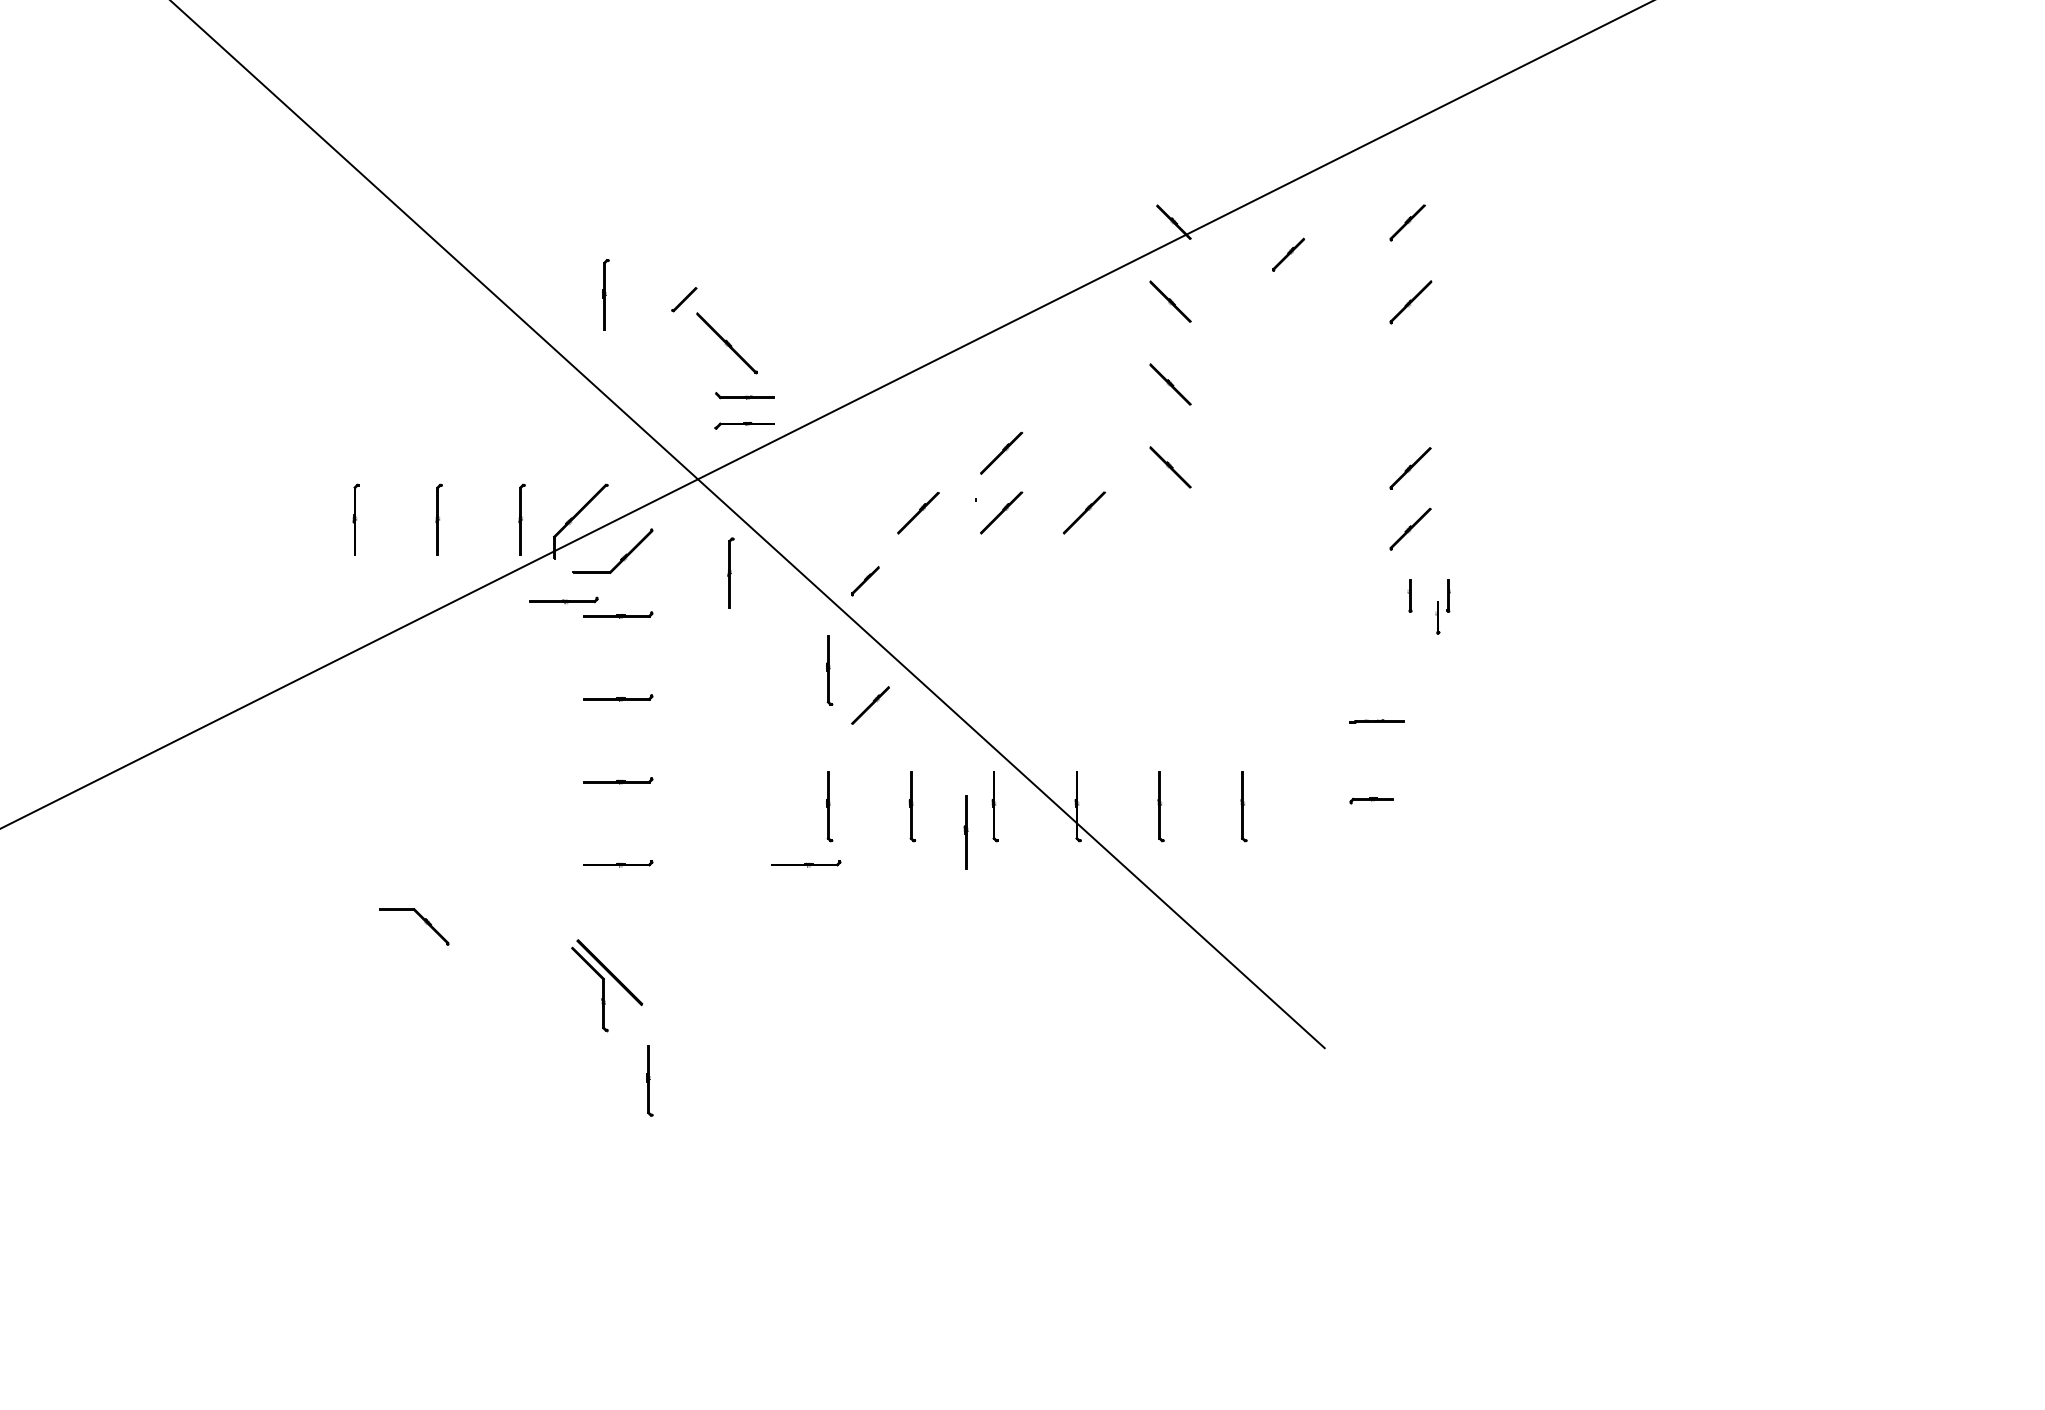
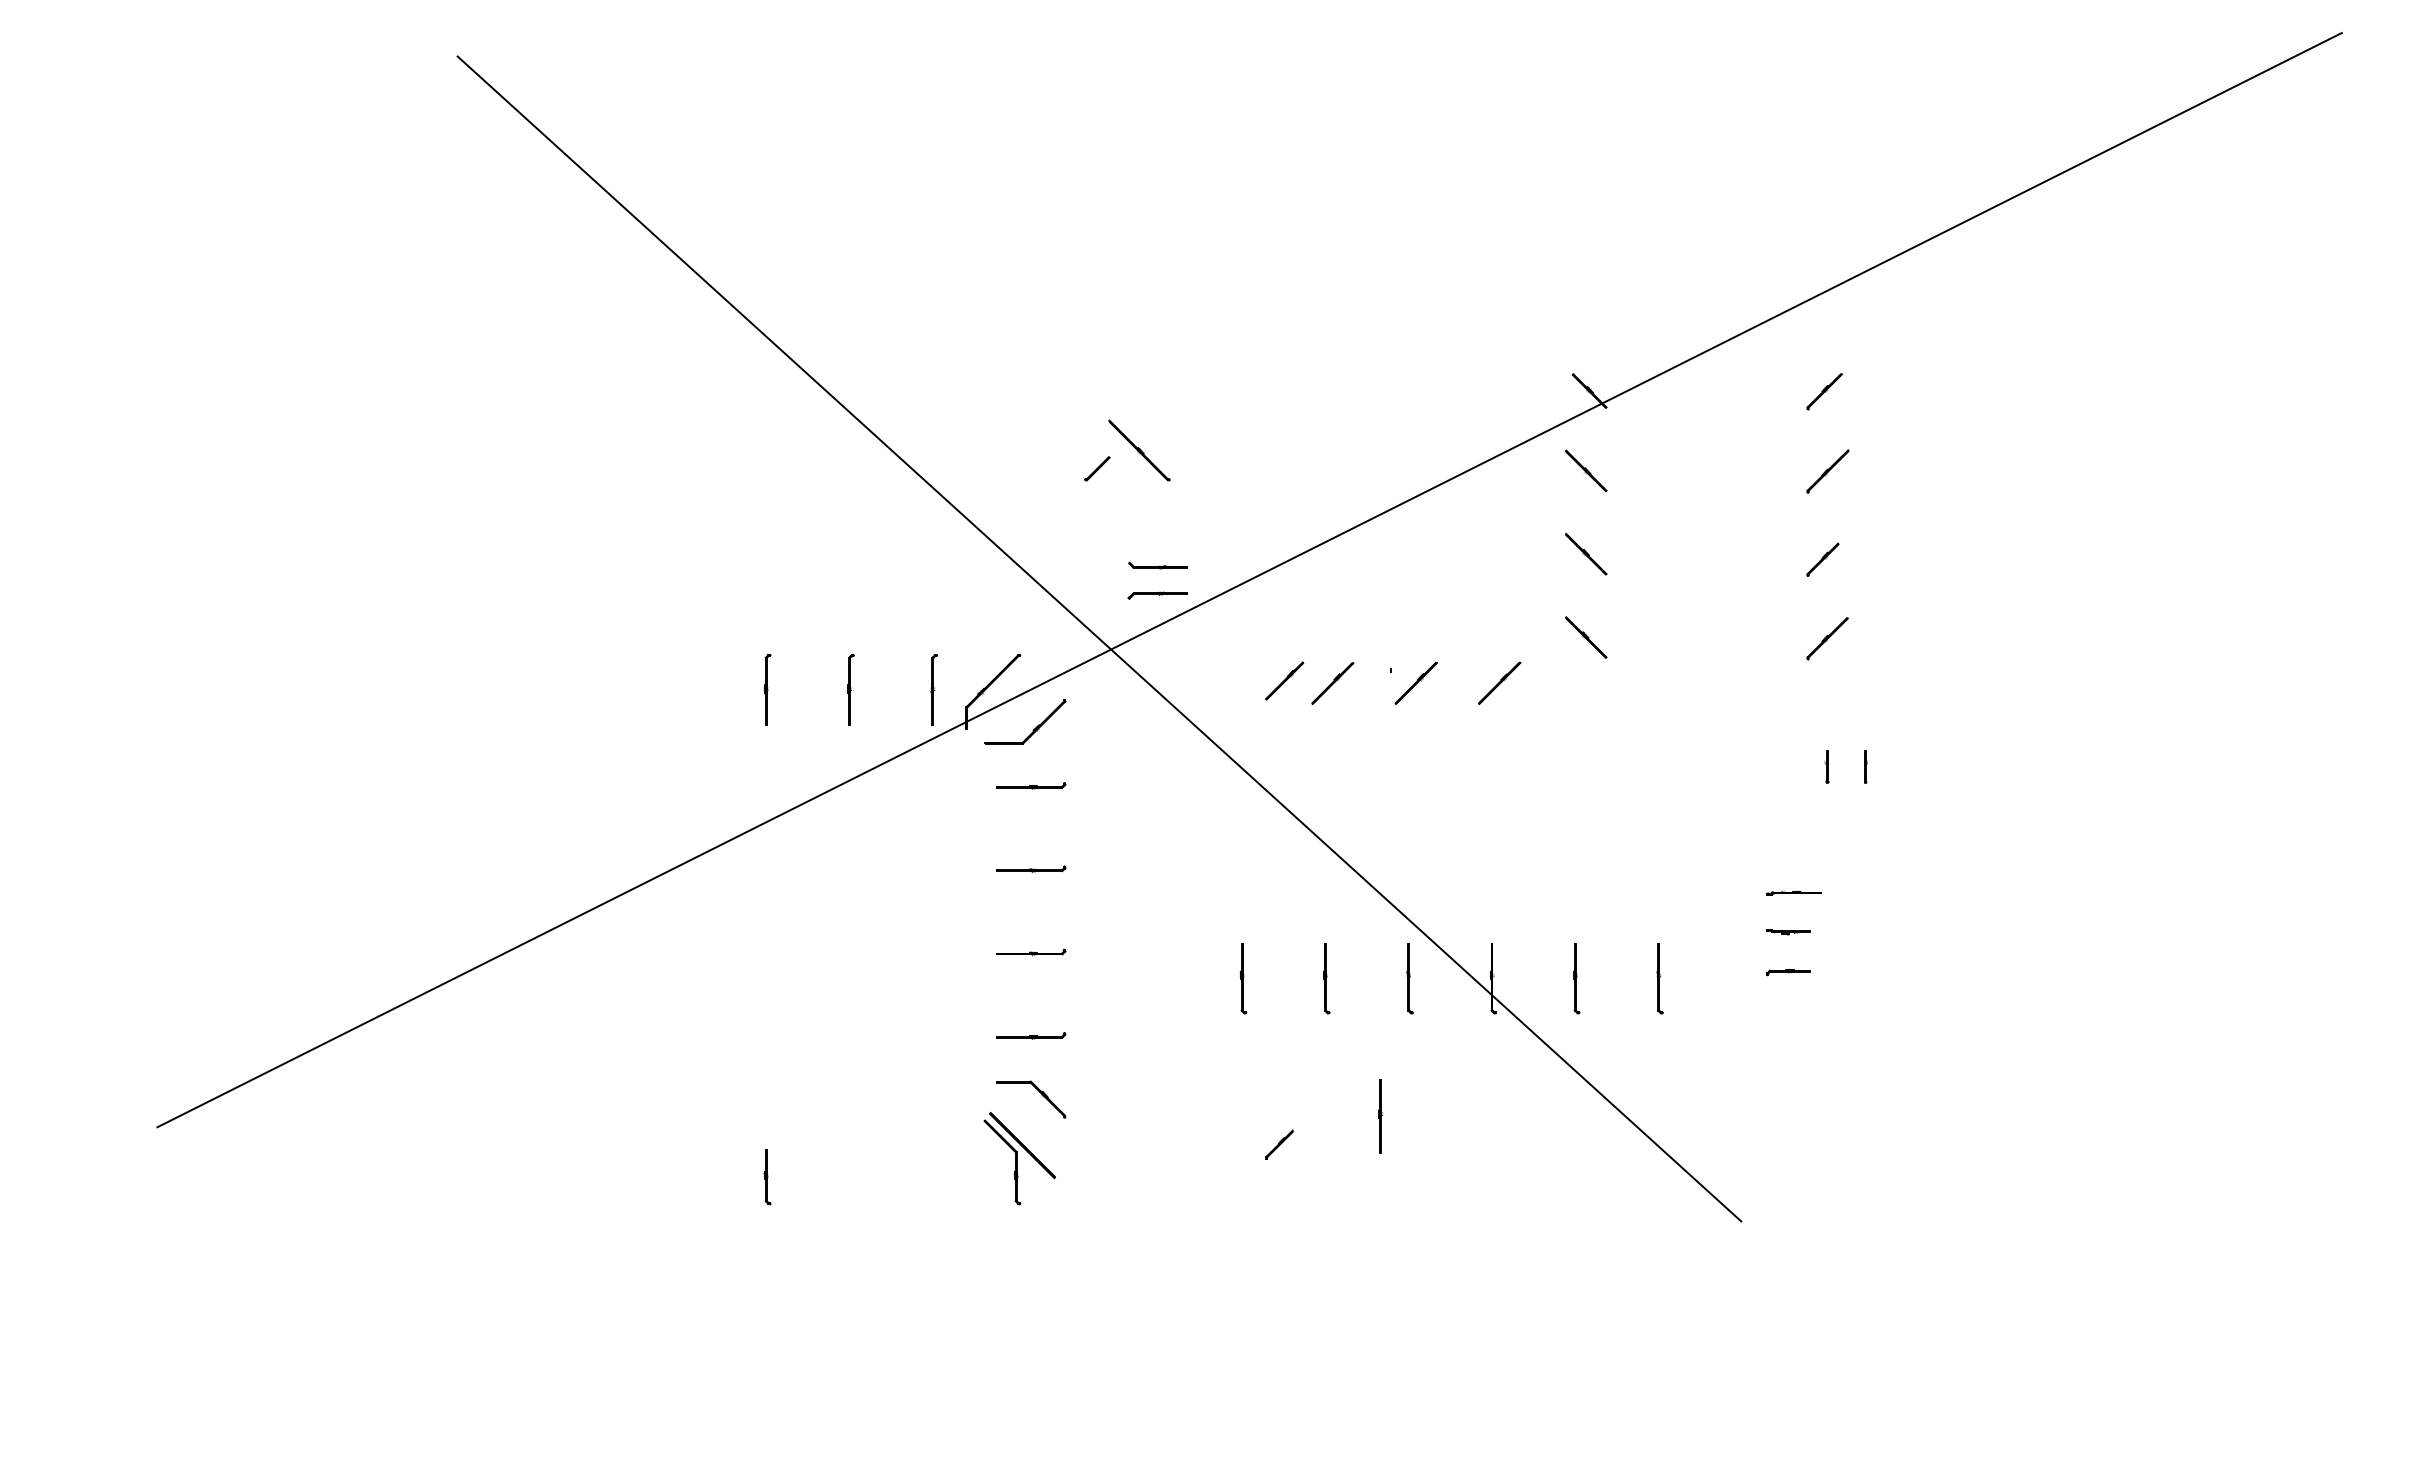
part: (1288, 254) -> (1822, 559), moved
part: (605, 294) -> (1018, 463), removed
part: (727, 343) -> (1139, 450), moved
part: (1000, 452) -> (1415, 622), removed
part: (1410, 529) -> (1827, 699), removed
part: (730, 572) -> (1143, 743), removed
line: (865, 580) -> (1279, 1144), moved
part: (564, 599) -> (976, 770), removed
part: (1437, 617) -> (1854, 788), removed
part: (828, 670) -> (1242, 841), removed
part: (870, 705) -> (1284, 680), moved
part: (1371, 760) -> (1788, 932), added
part: (965, 832) -> (1380, 1116), moved
part: (806, 863) -> (1220, 1035), removed
part: (421, 918) -> (1038, 1091), moved
part: (356, 1004) -> (767, 1177), added
part: (649, 1081) -> (1062, 1254), removed

